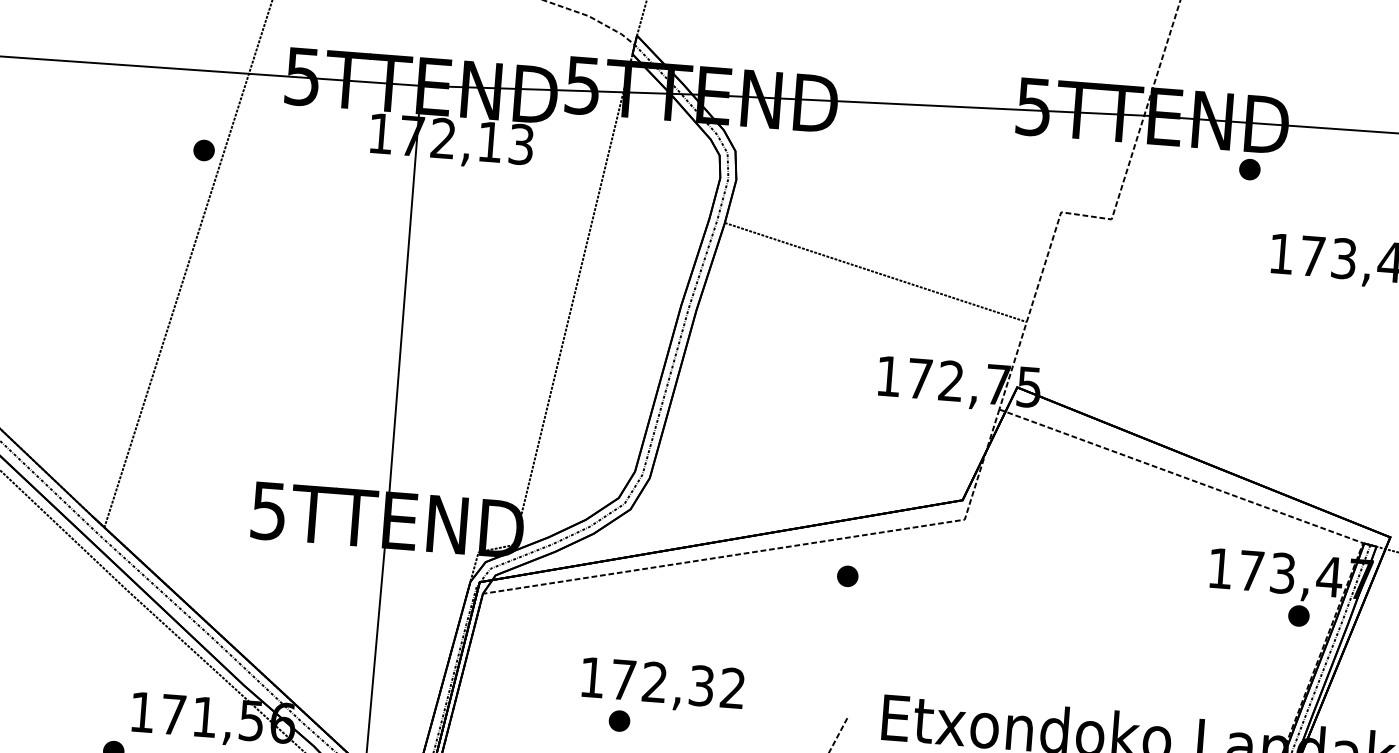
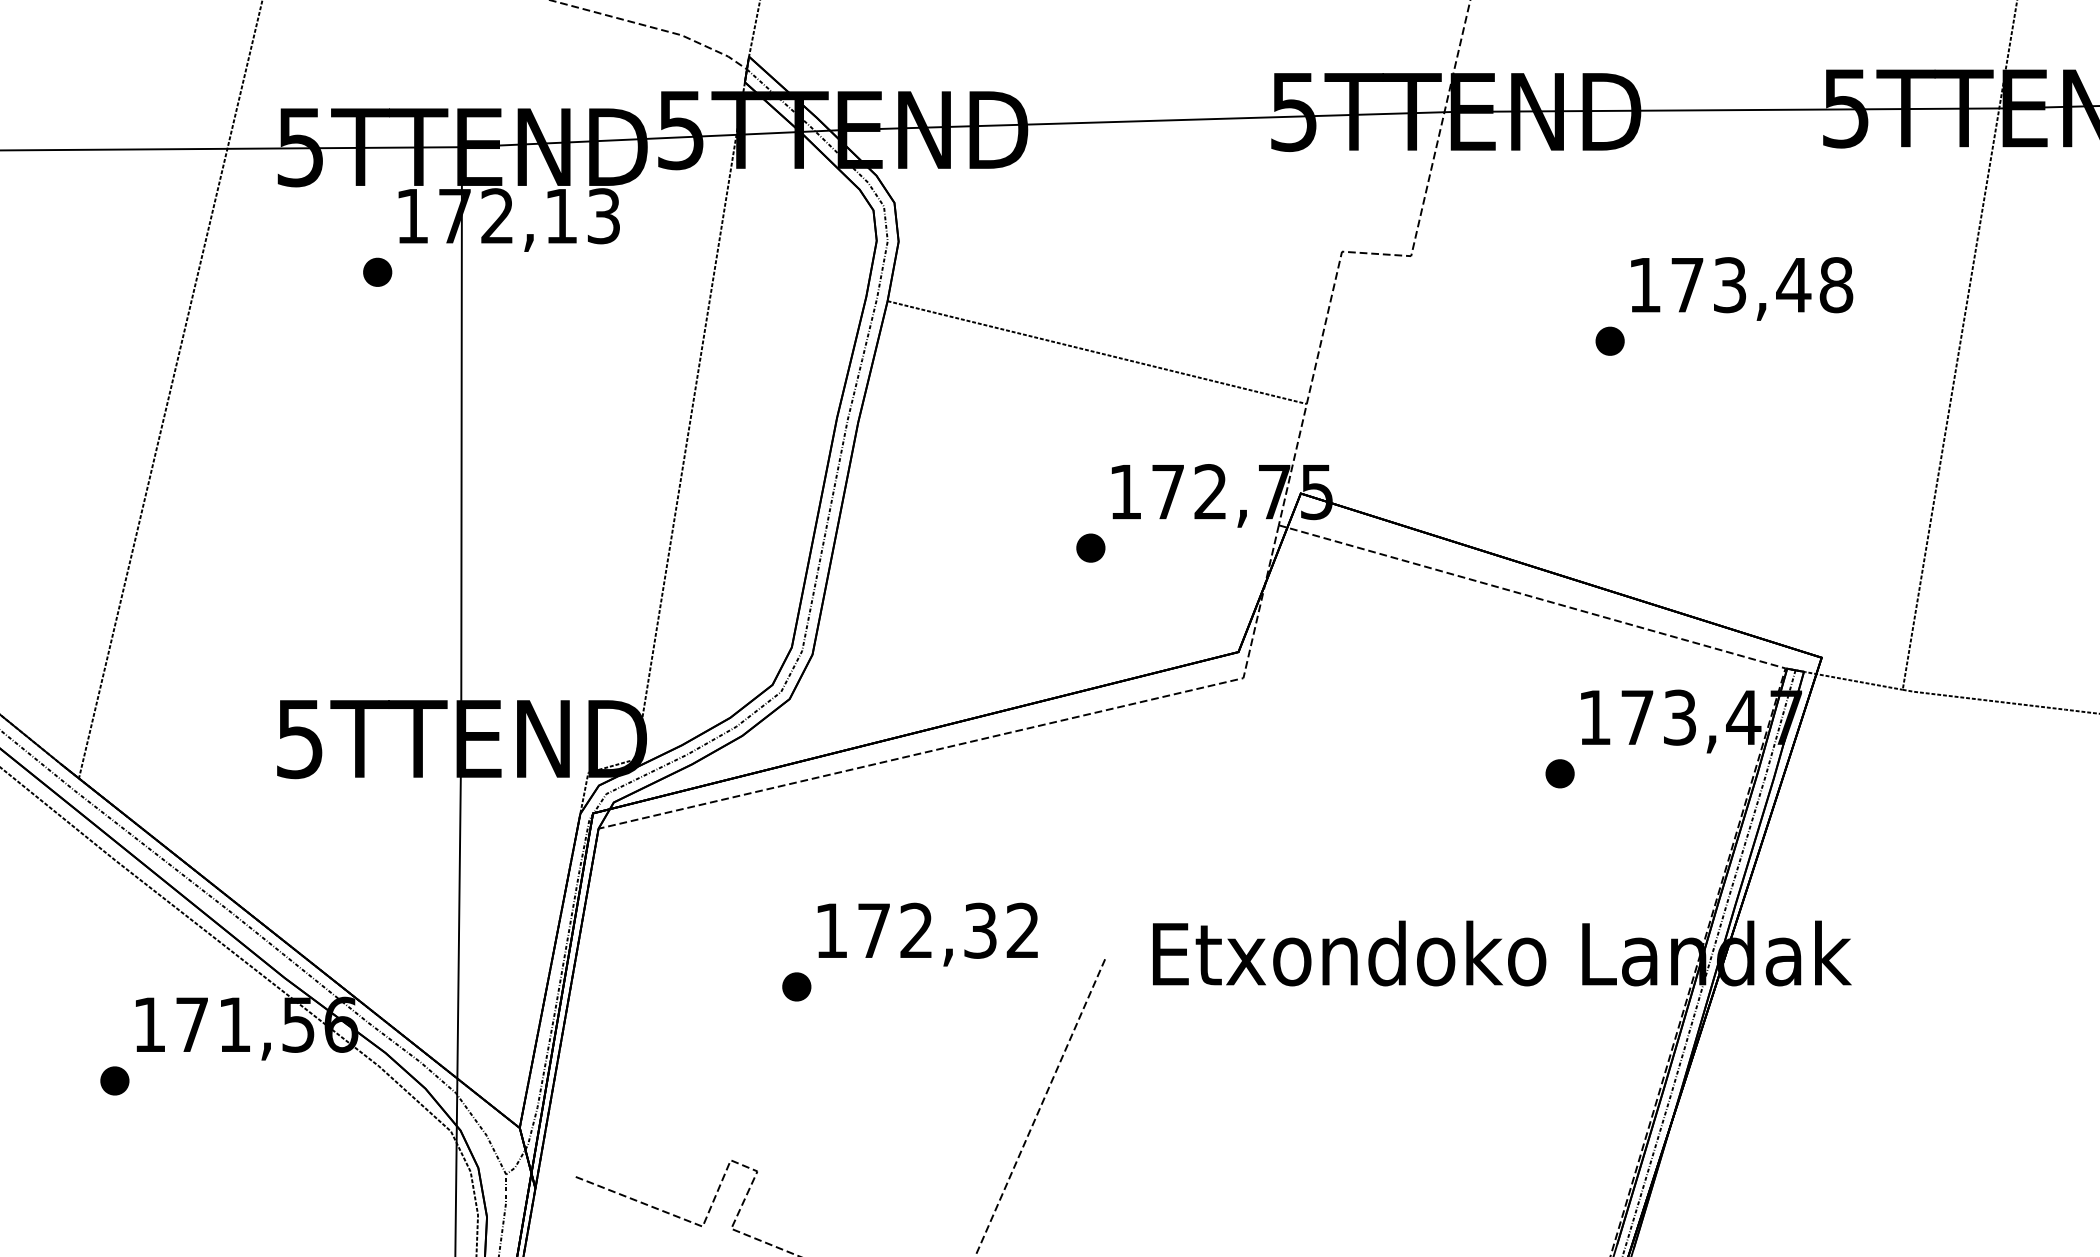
part: (204, 149) -> (377, 271), moved
part: (1249, 169) -> (1609, 340), moved
part: (847, 575) -> (1090, 547), moved
part: (1298, 615) -> (1559, 773), moved
text: (662, 685) -> (927, 934), moved

